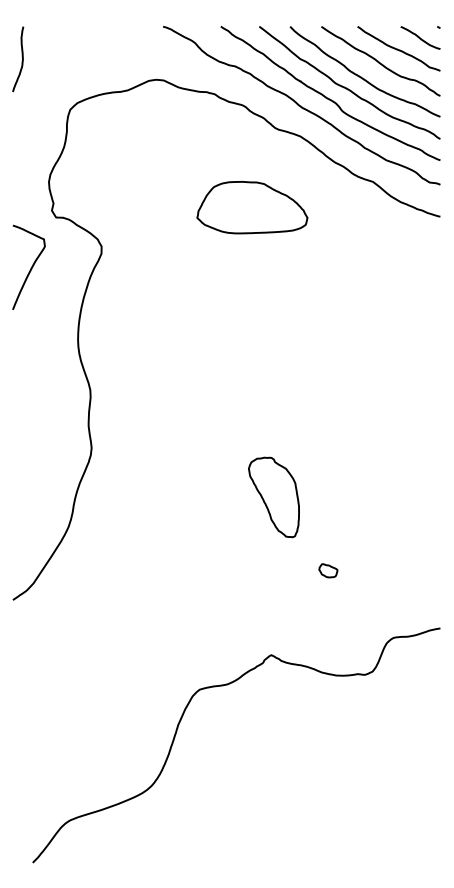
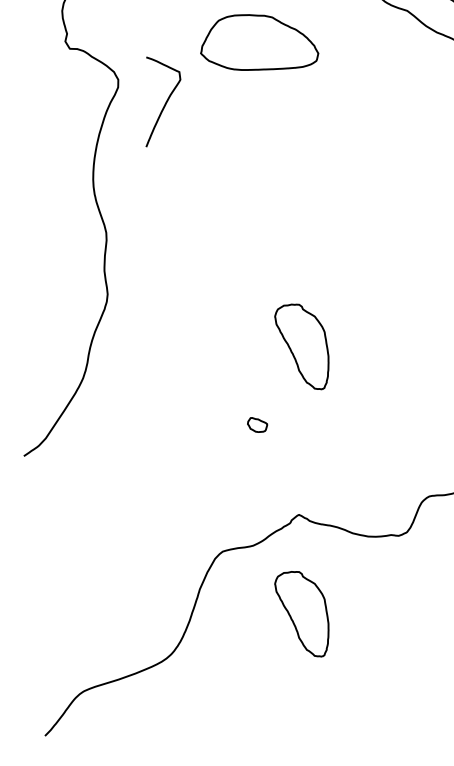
part: (252, 207) -> (259, 42), moved
curve: (30, 268) -> (165, 103), moved
part: (328, 570) -> (257, 424), moved
part: (273, 748) -> (301, 614), added

